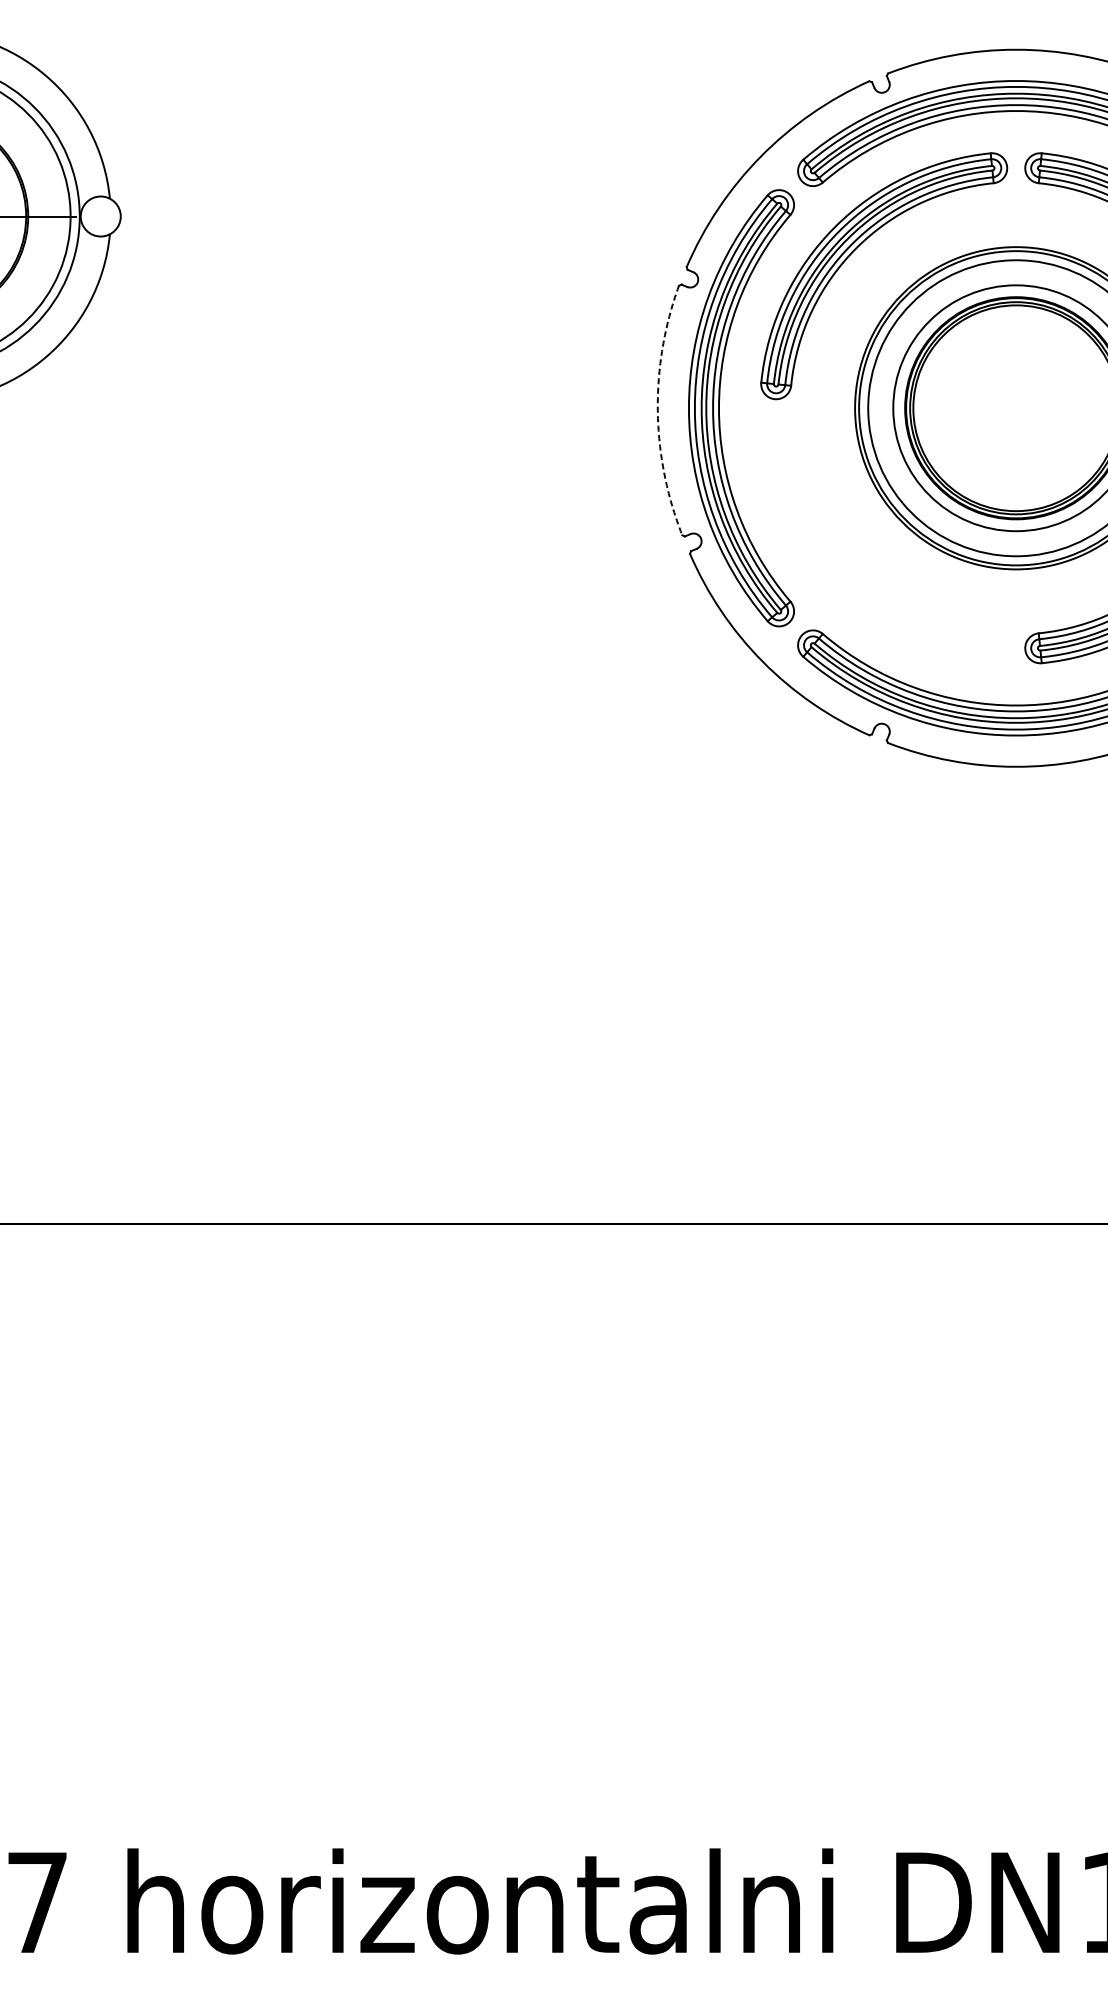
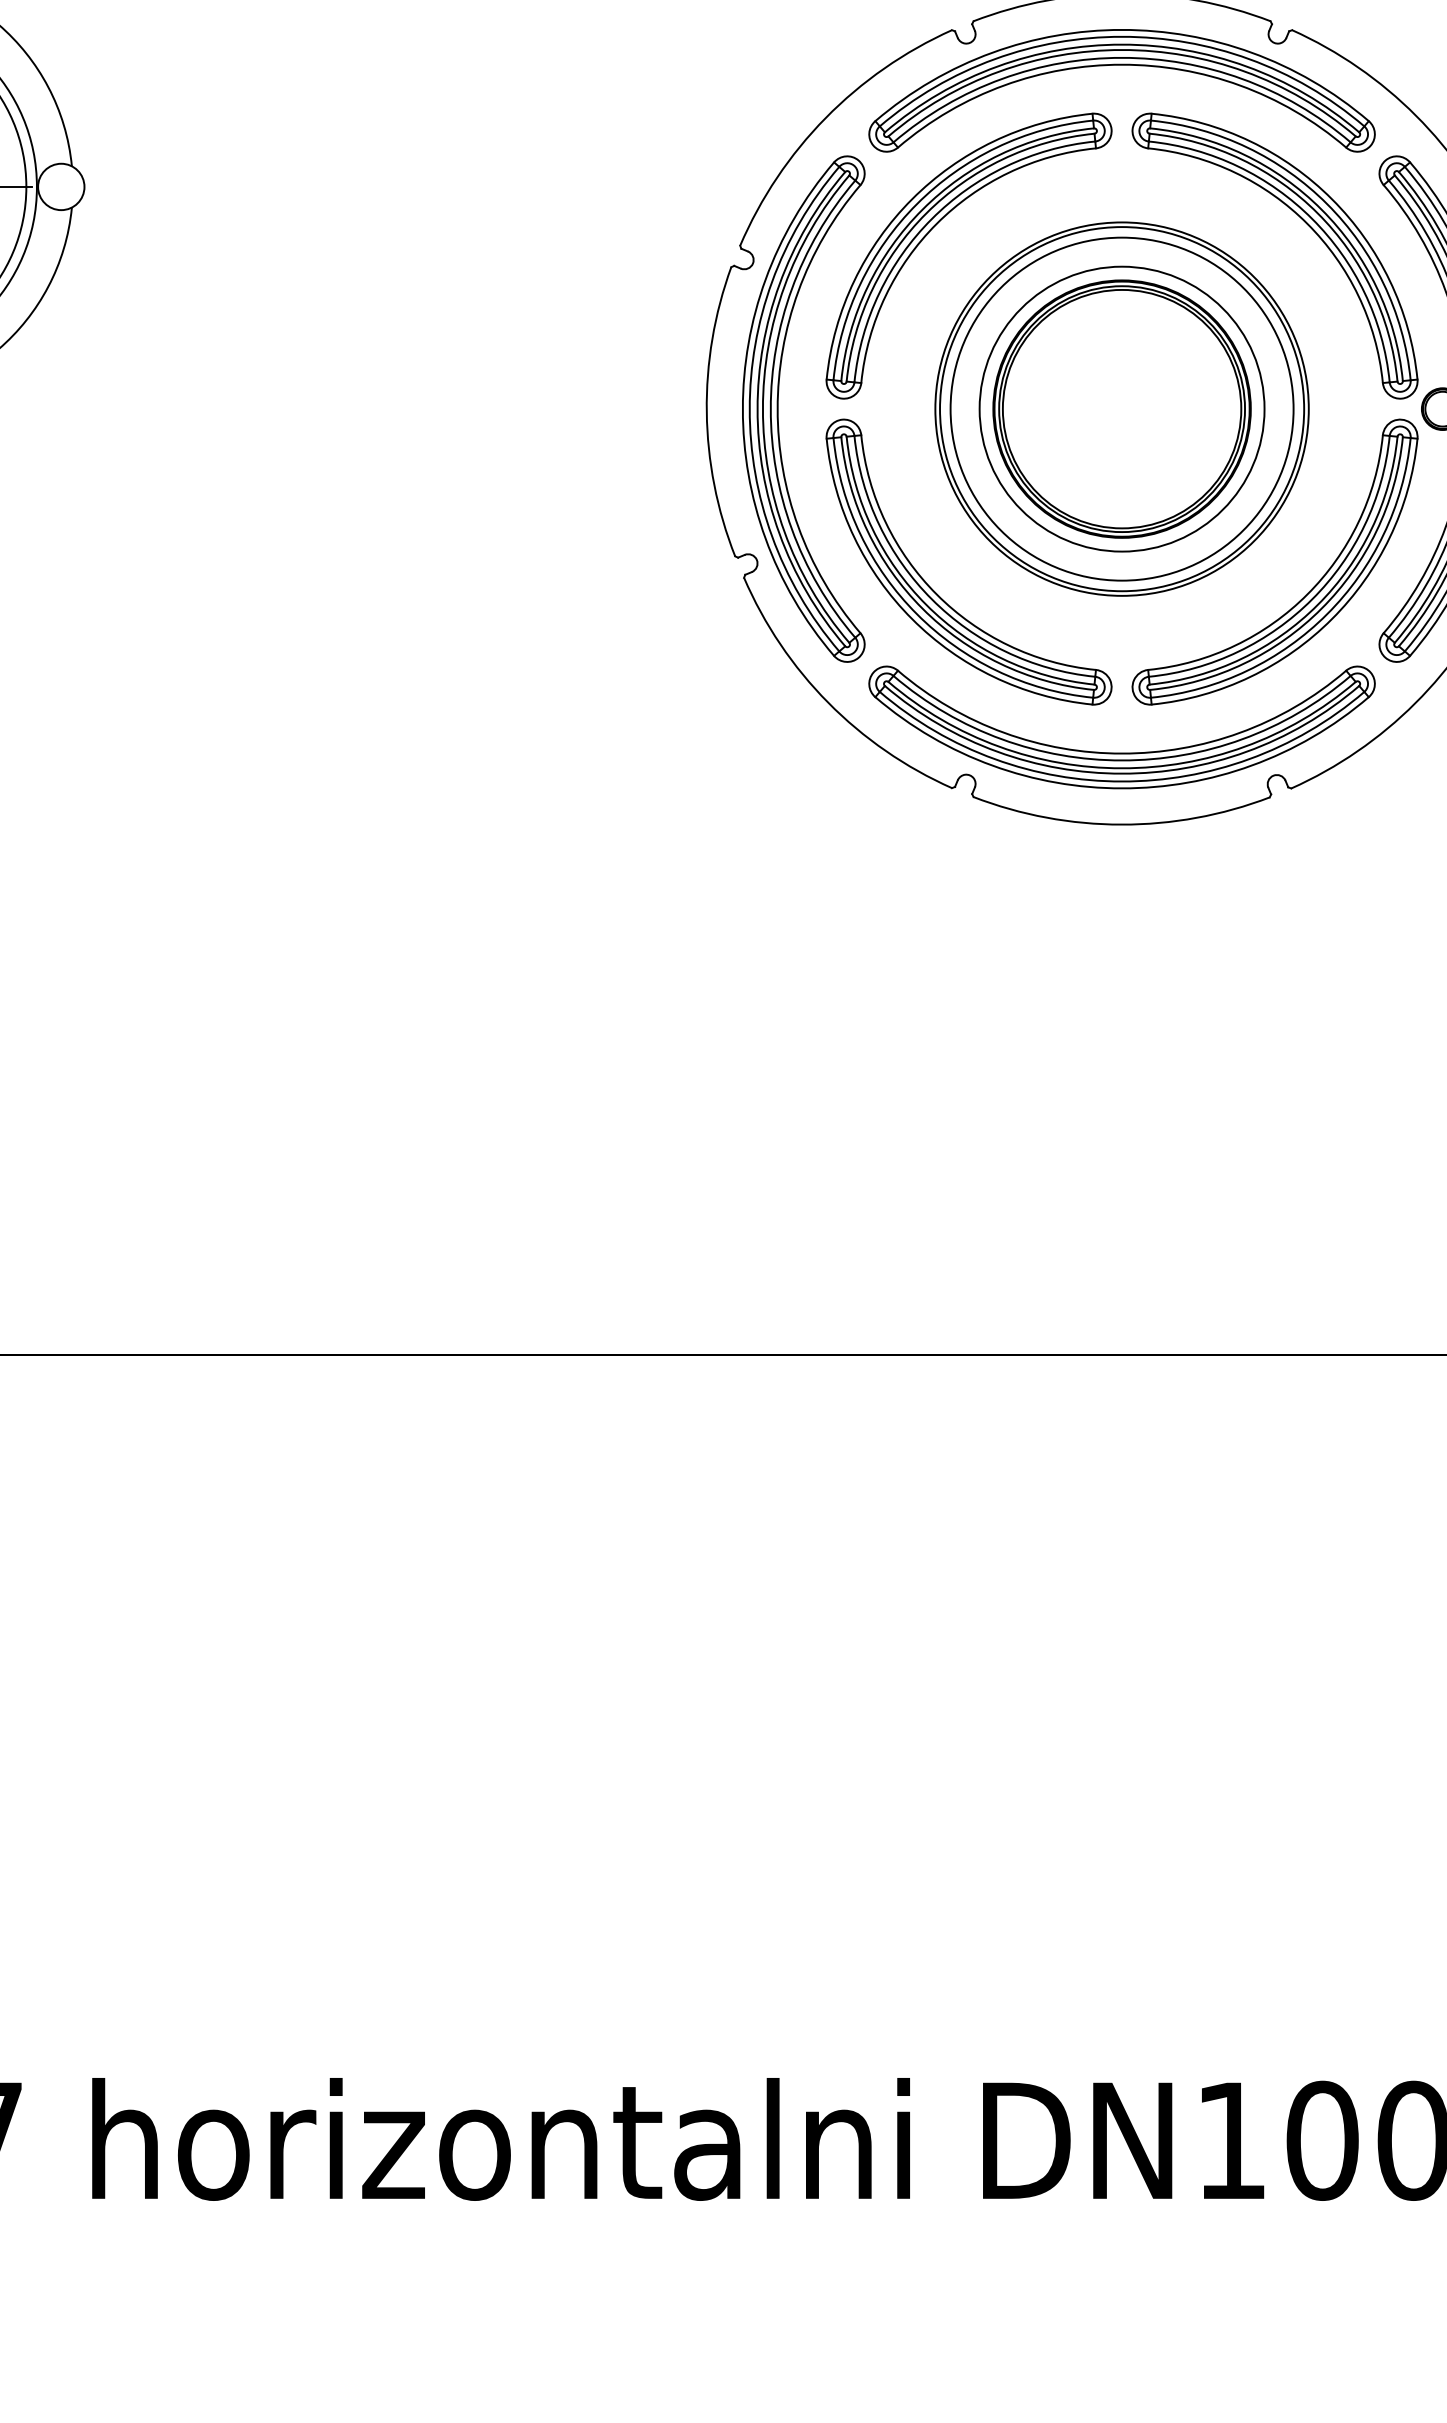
arc: (657, 411) -> (706, 412), dashed -> solid
part: (856, 566) -> (936, 592), added

